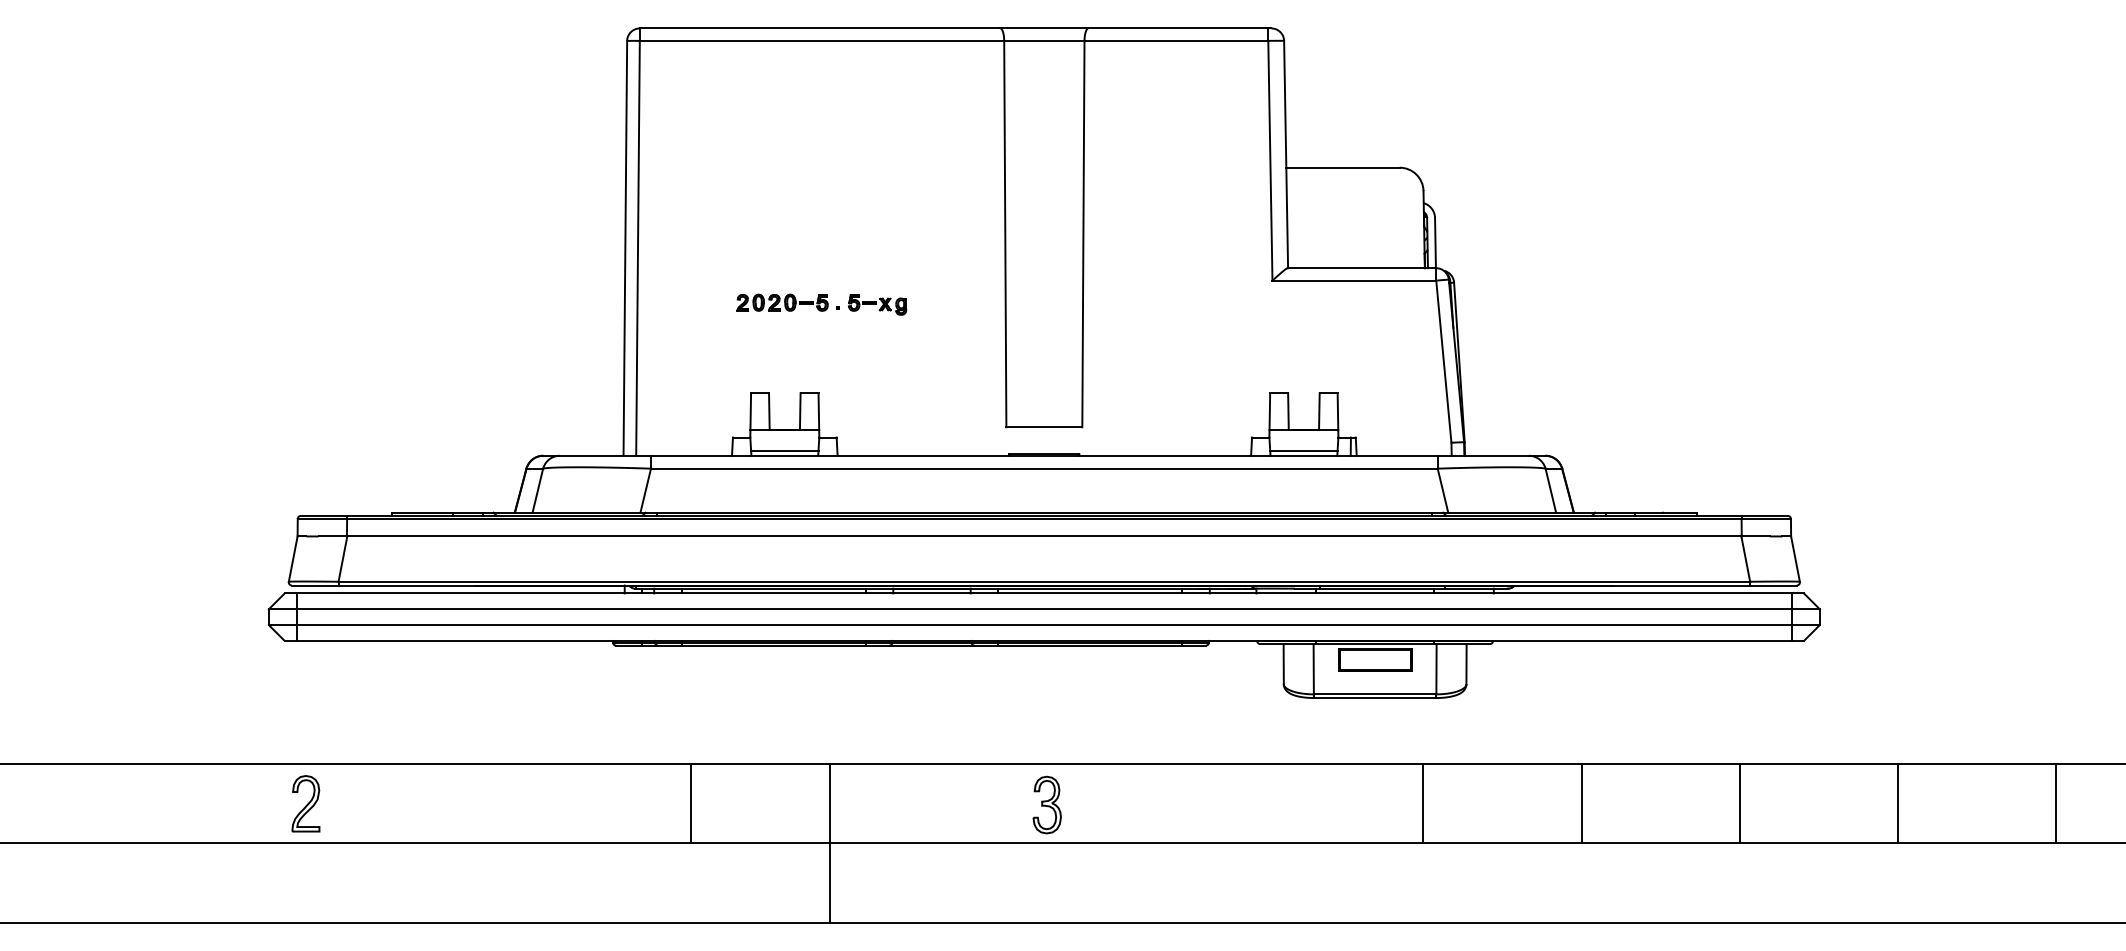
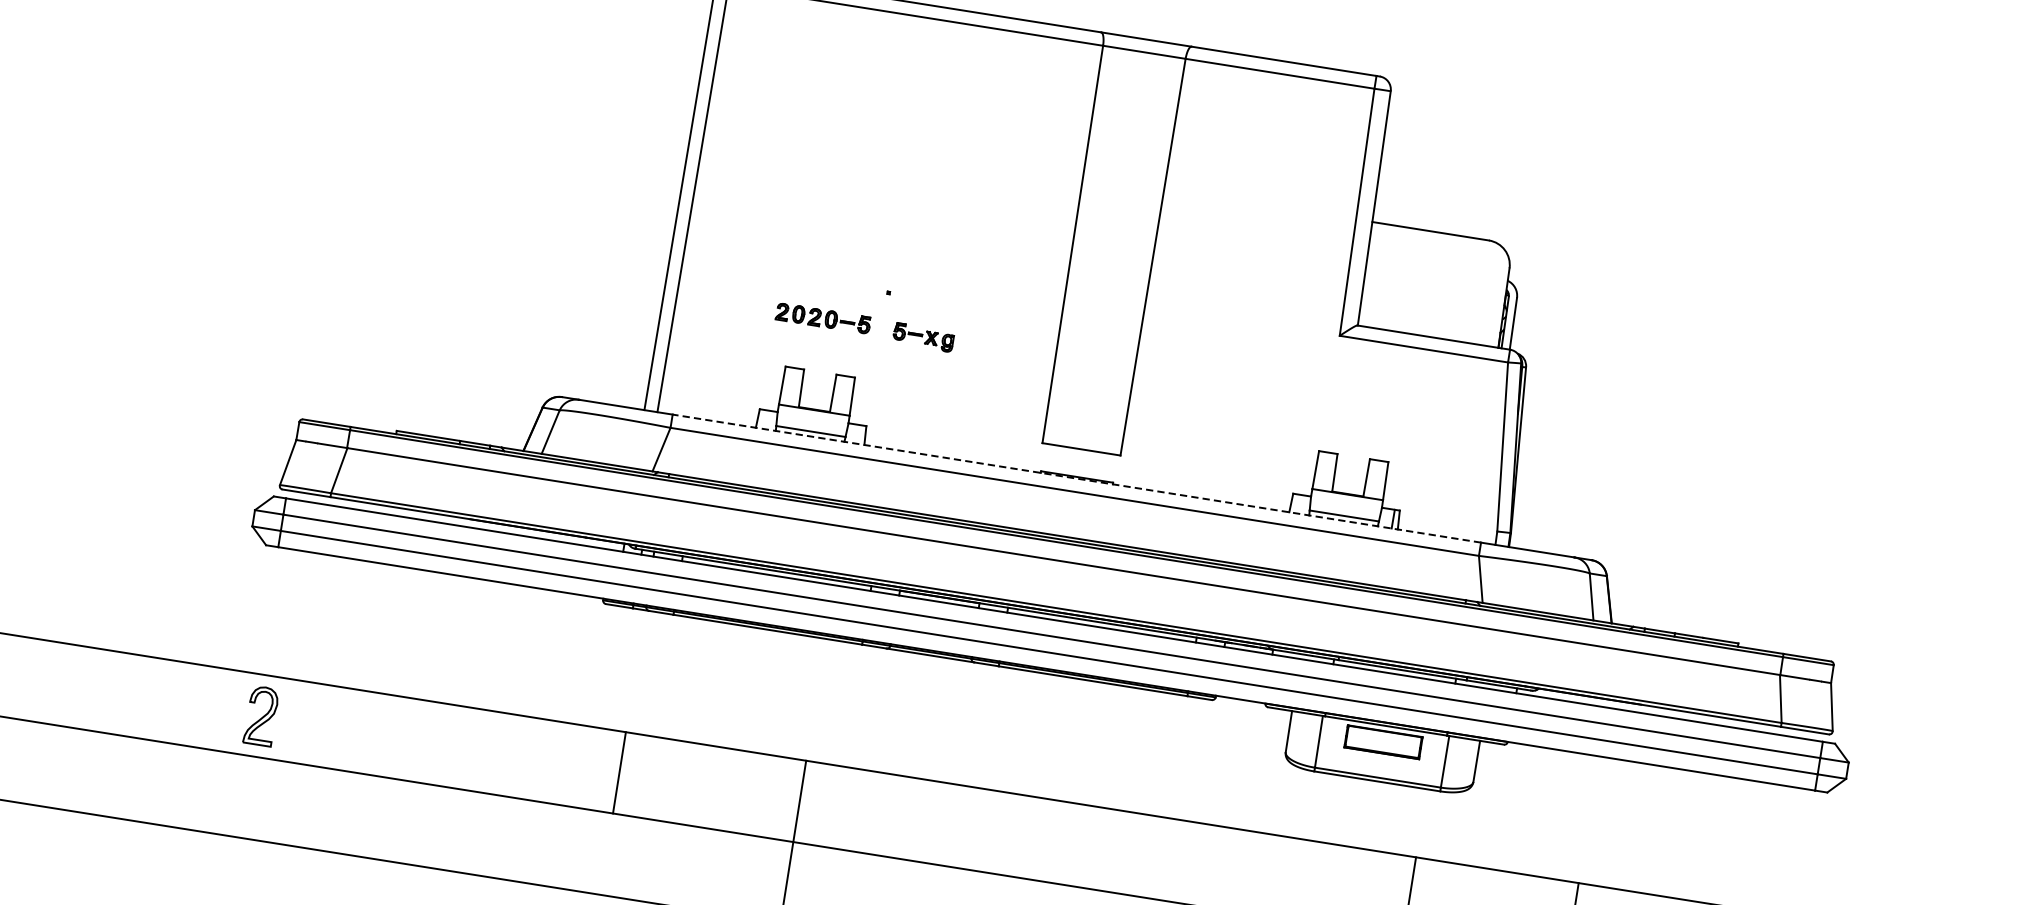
part: (782, 302) -> (823, 318), moved
part: (877, 304) -> (923, 337), moved
line: (1043, 455) -> (1076, 478), solid -> dashed
line: (691, 803) -> (619, 772), moved
part: (1046, 804) -> (1022, 837), removed

